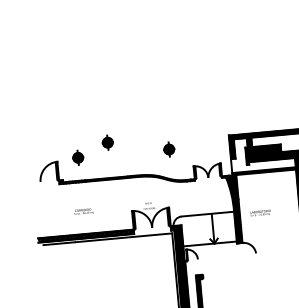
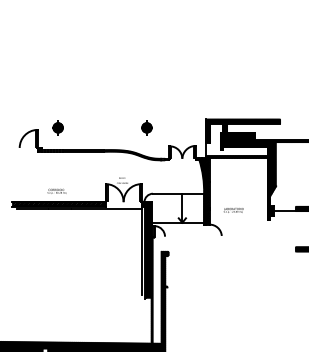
part: (107, 142) -> (87, 115), removed
text: (83, 210) -> (56, 190), moved
text: (260, 213) -> (233, 210), moved

